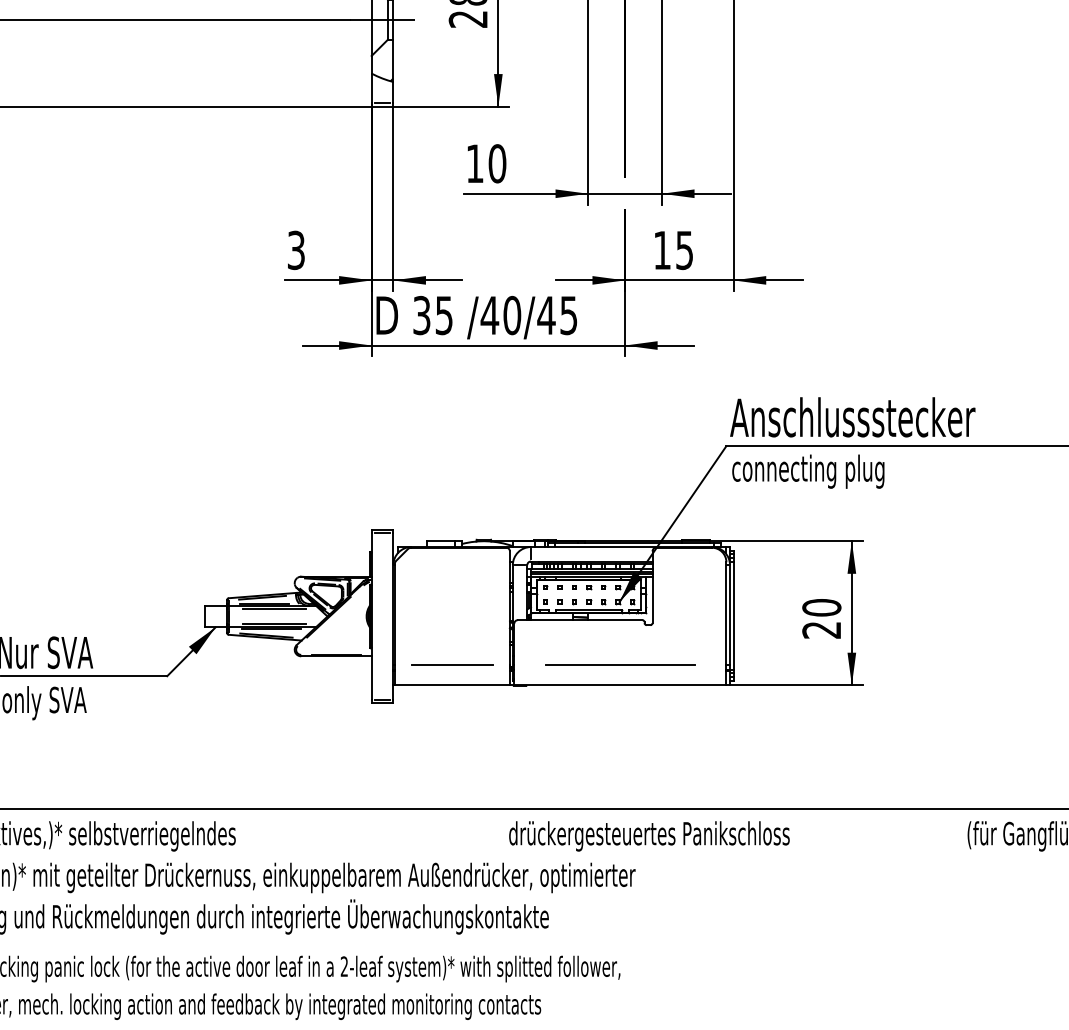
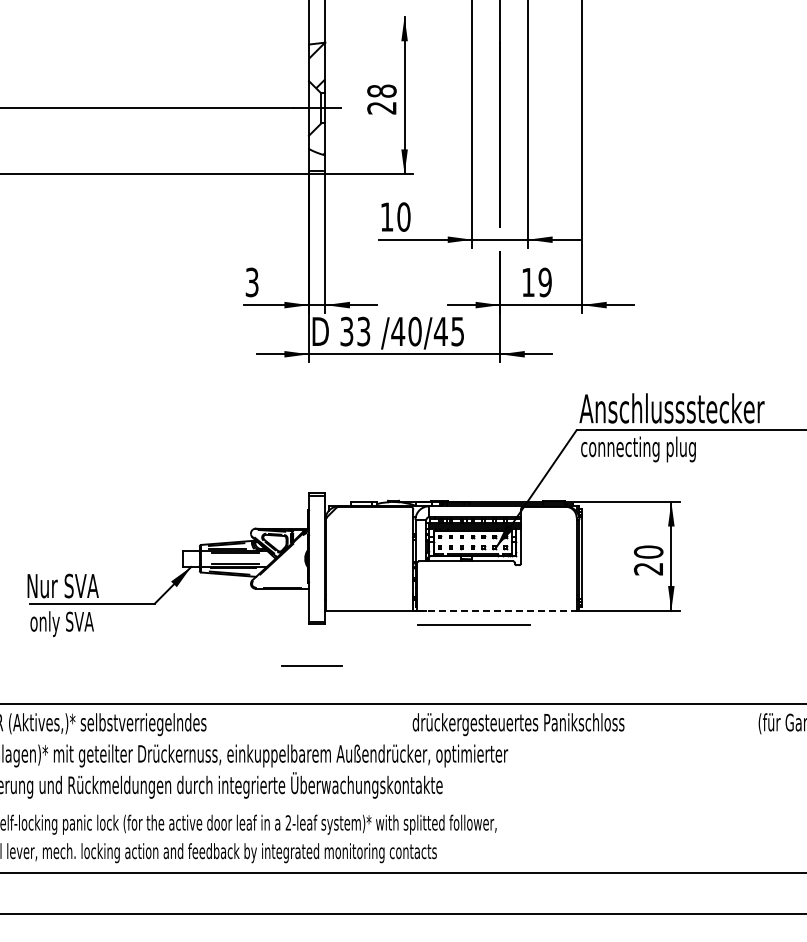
text: (683, 250) -> (544, 282), 15 -> 19
text: (445, 314) -> (364, 330), 35 -> 33
line: (451, 663) -> (311, 665), moved
line: (620, 663) -> (473, 624), moved
line: (621, 685) -> (497, 610), solid -> dashed

